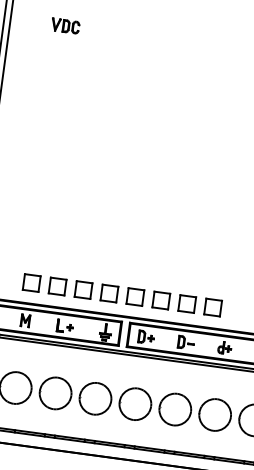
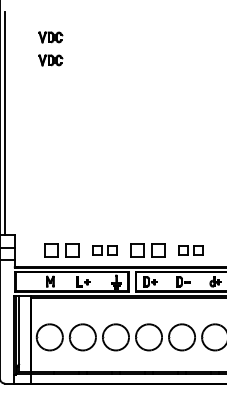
part: (61, 54) -> (50, 60), added
part: (95, 292) -> (104, 250), size x0.7
part: (199, 306) -> (190, 250), size x0.7

